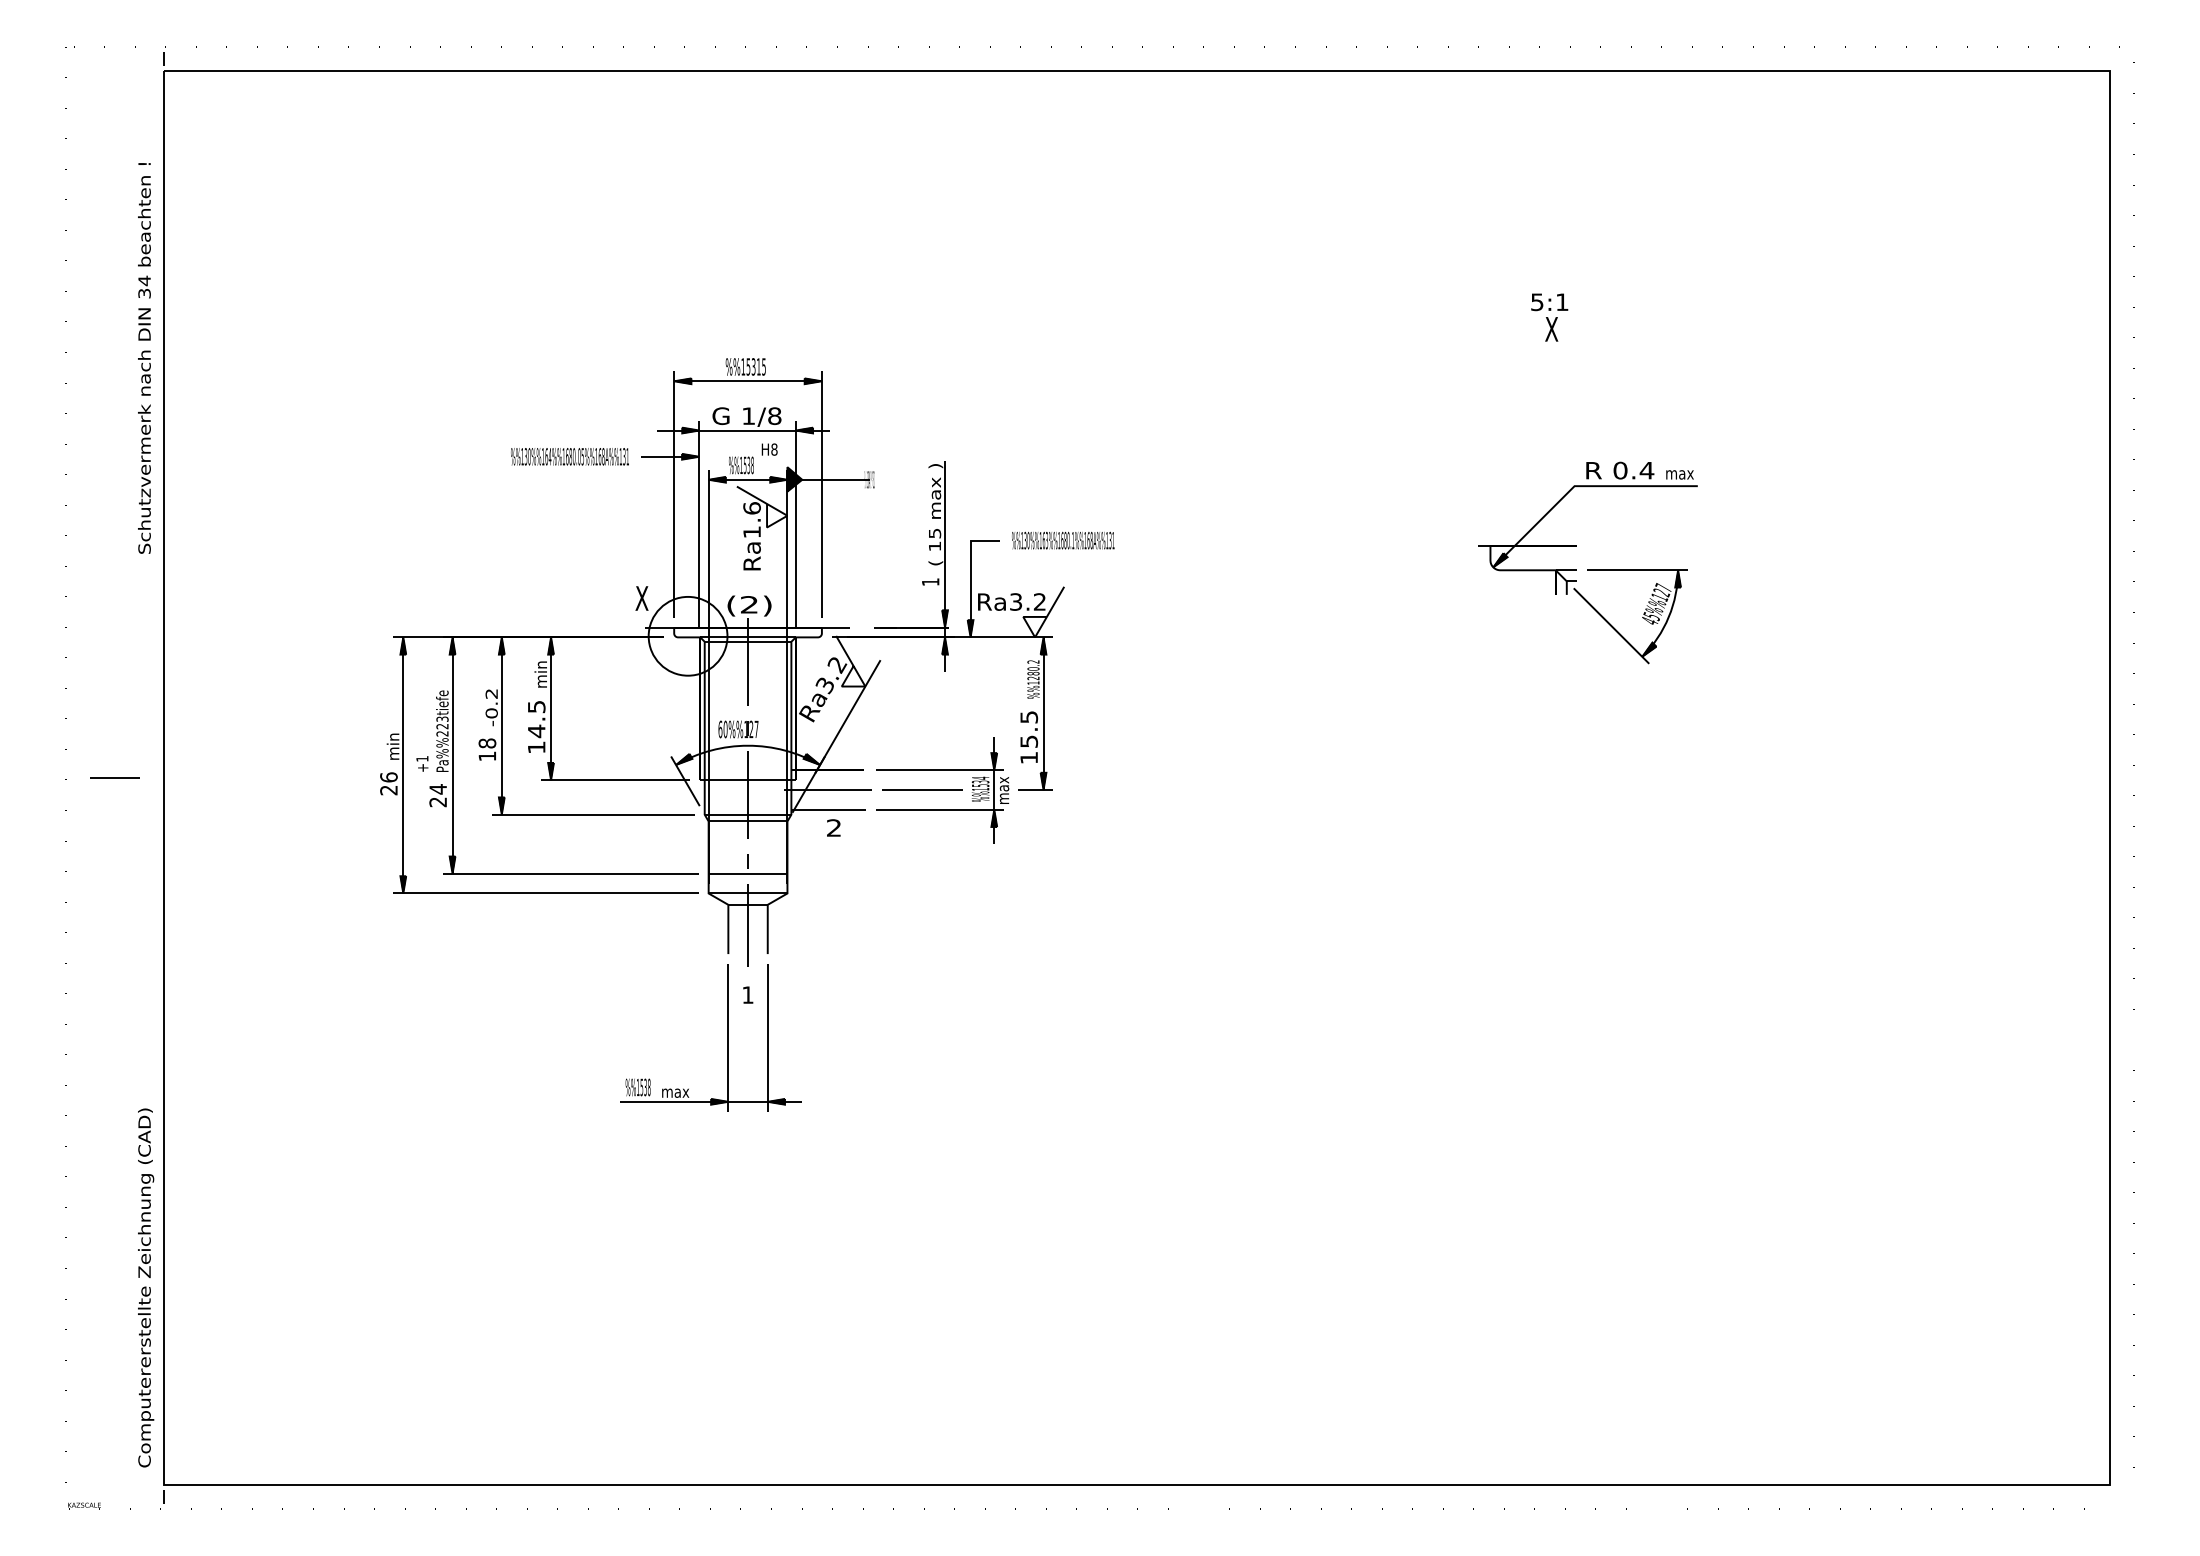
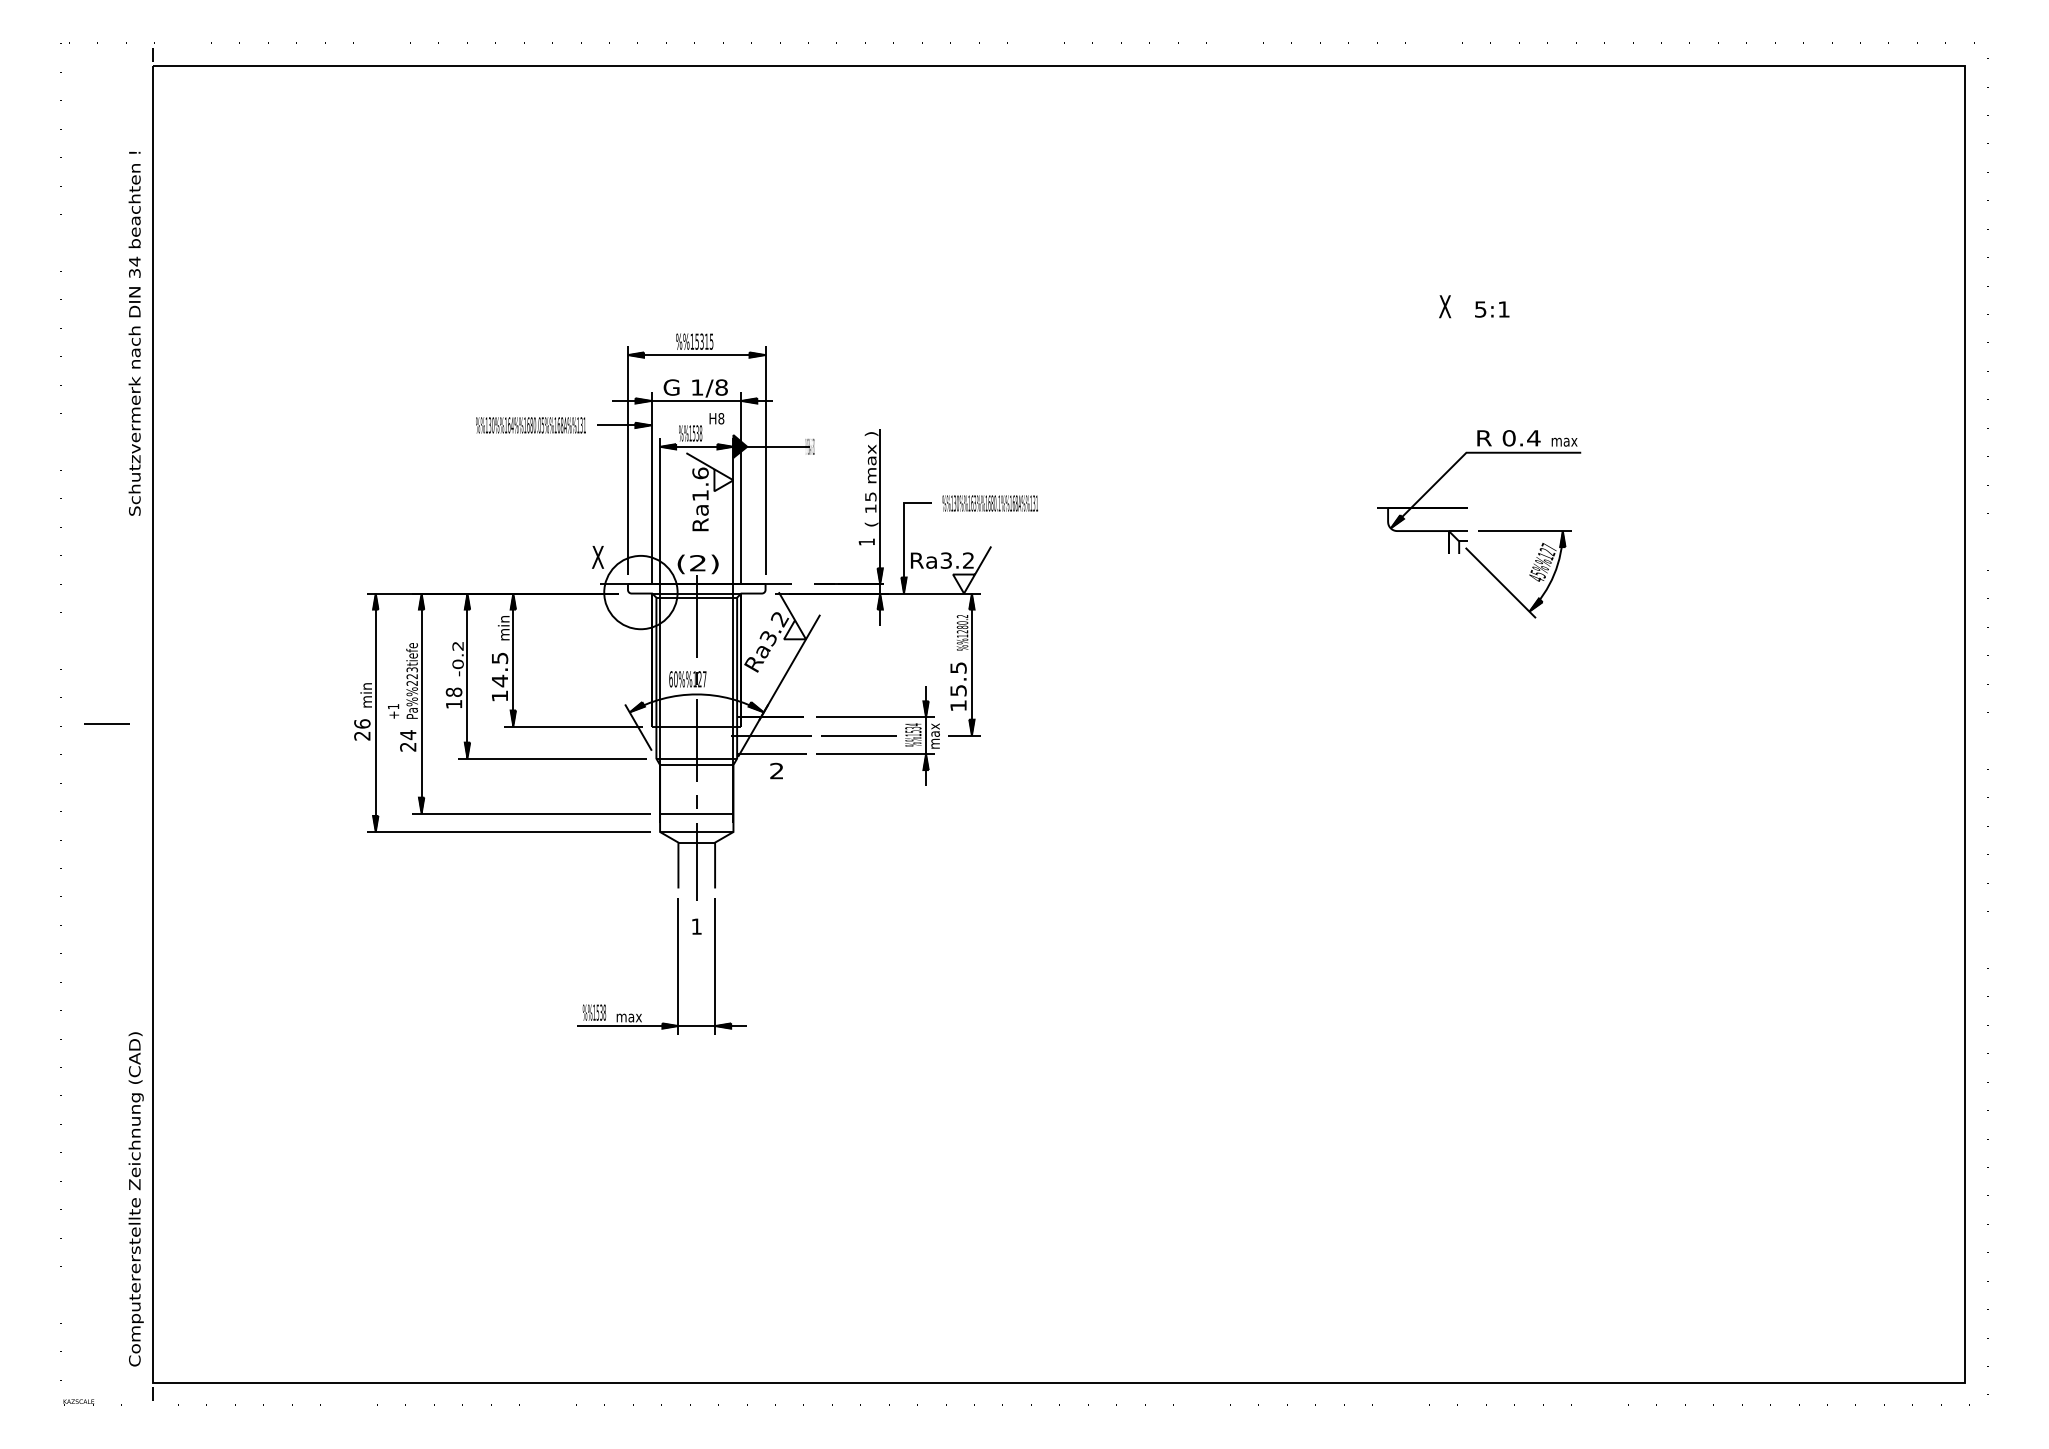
text: (1549, 302) -> (1492, 309), moved

